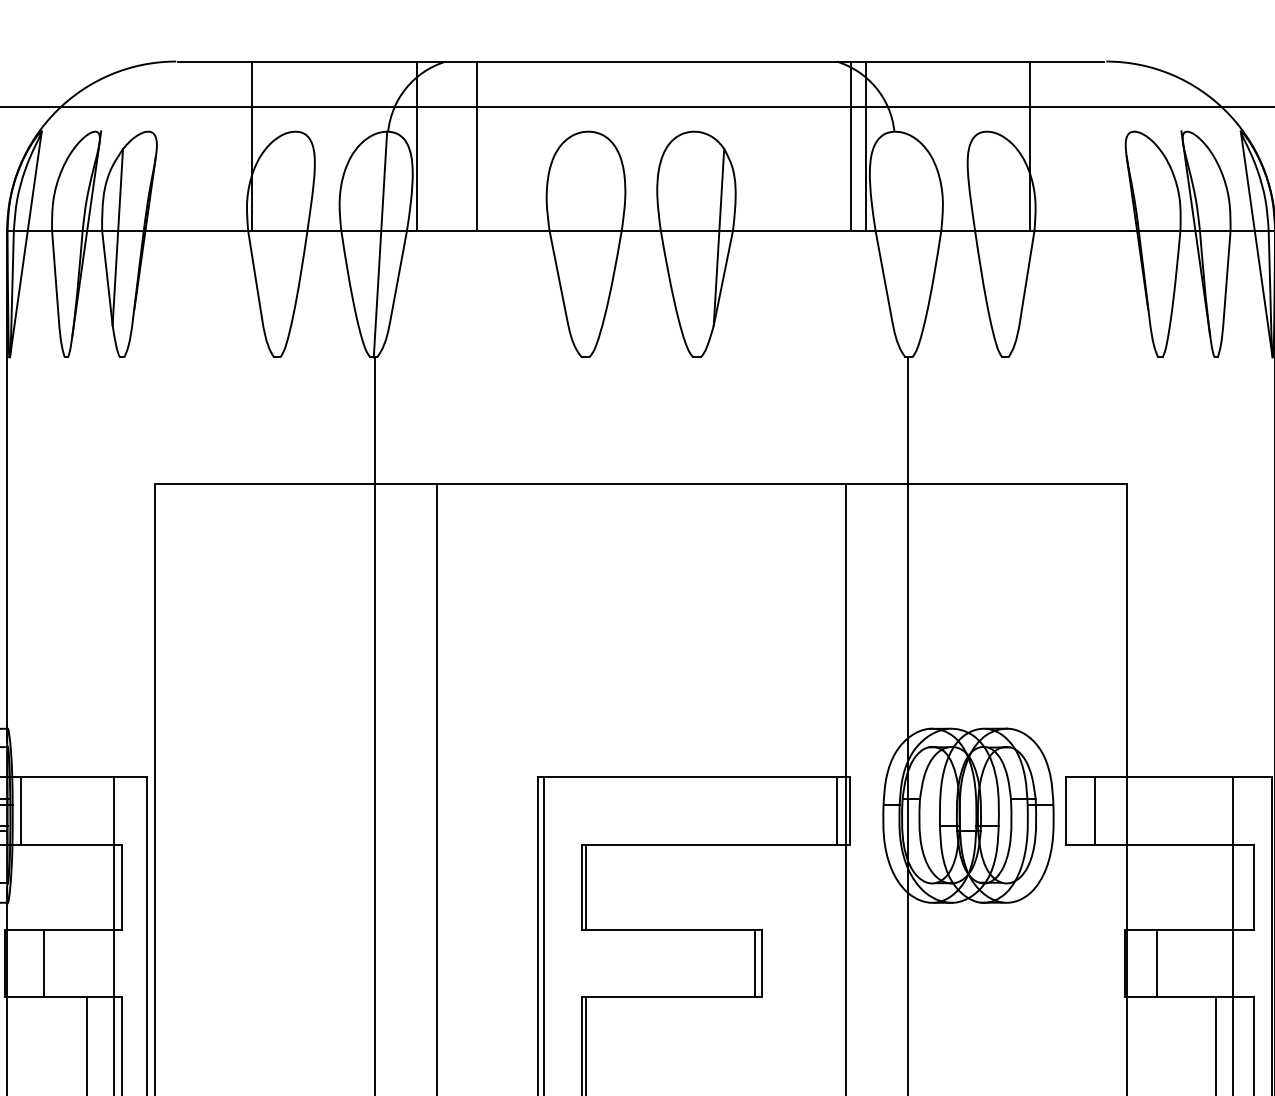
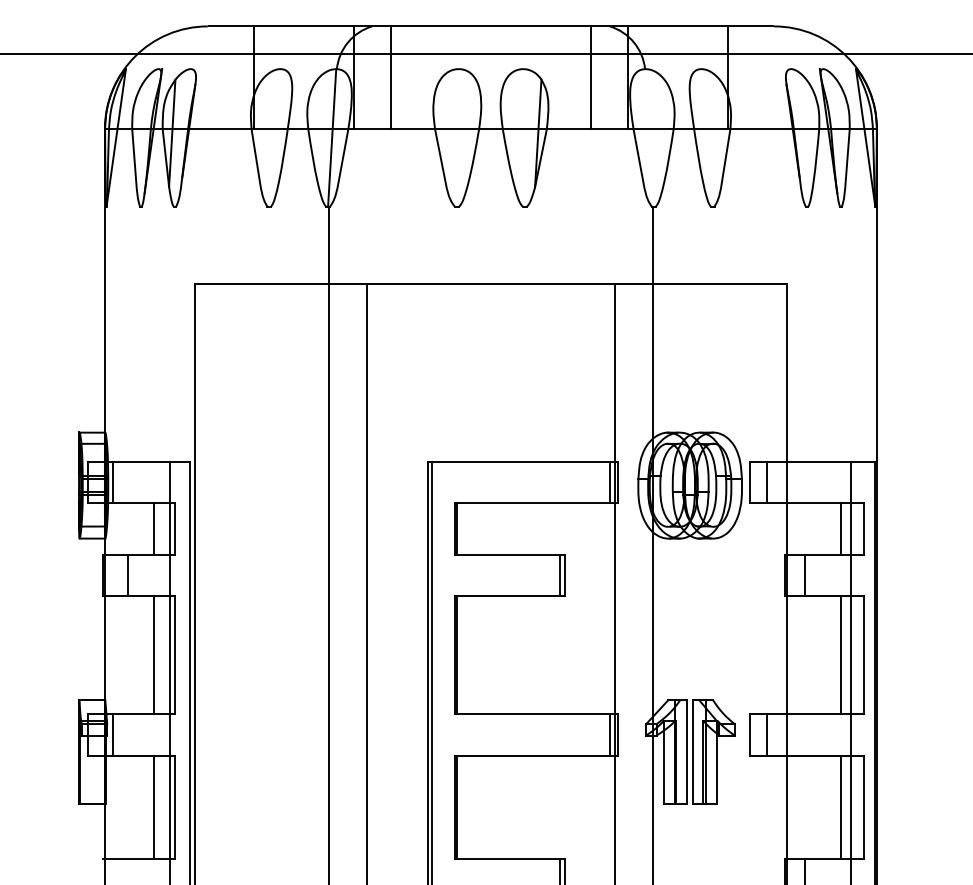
line: (850, 145) -> (590, 77), moved
line: (86, 886) -> (153, 528), added
line: (1215, 886) -> (840, 528), added

